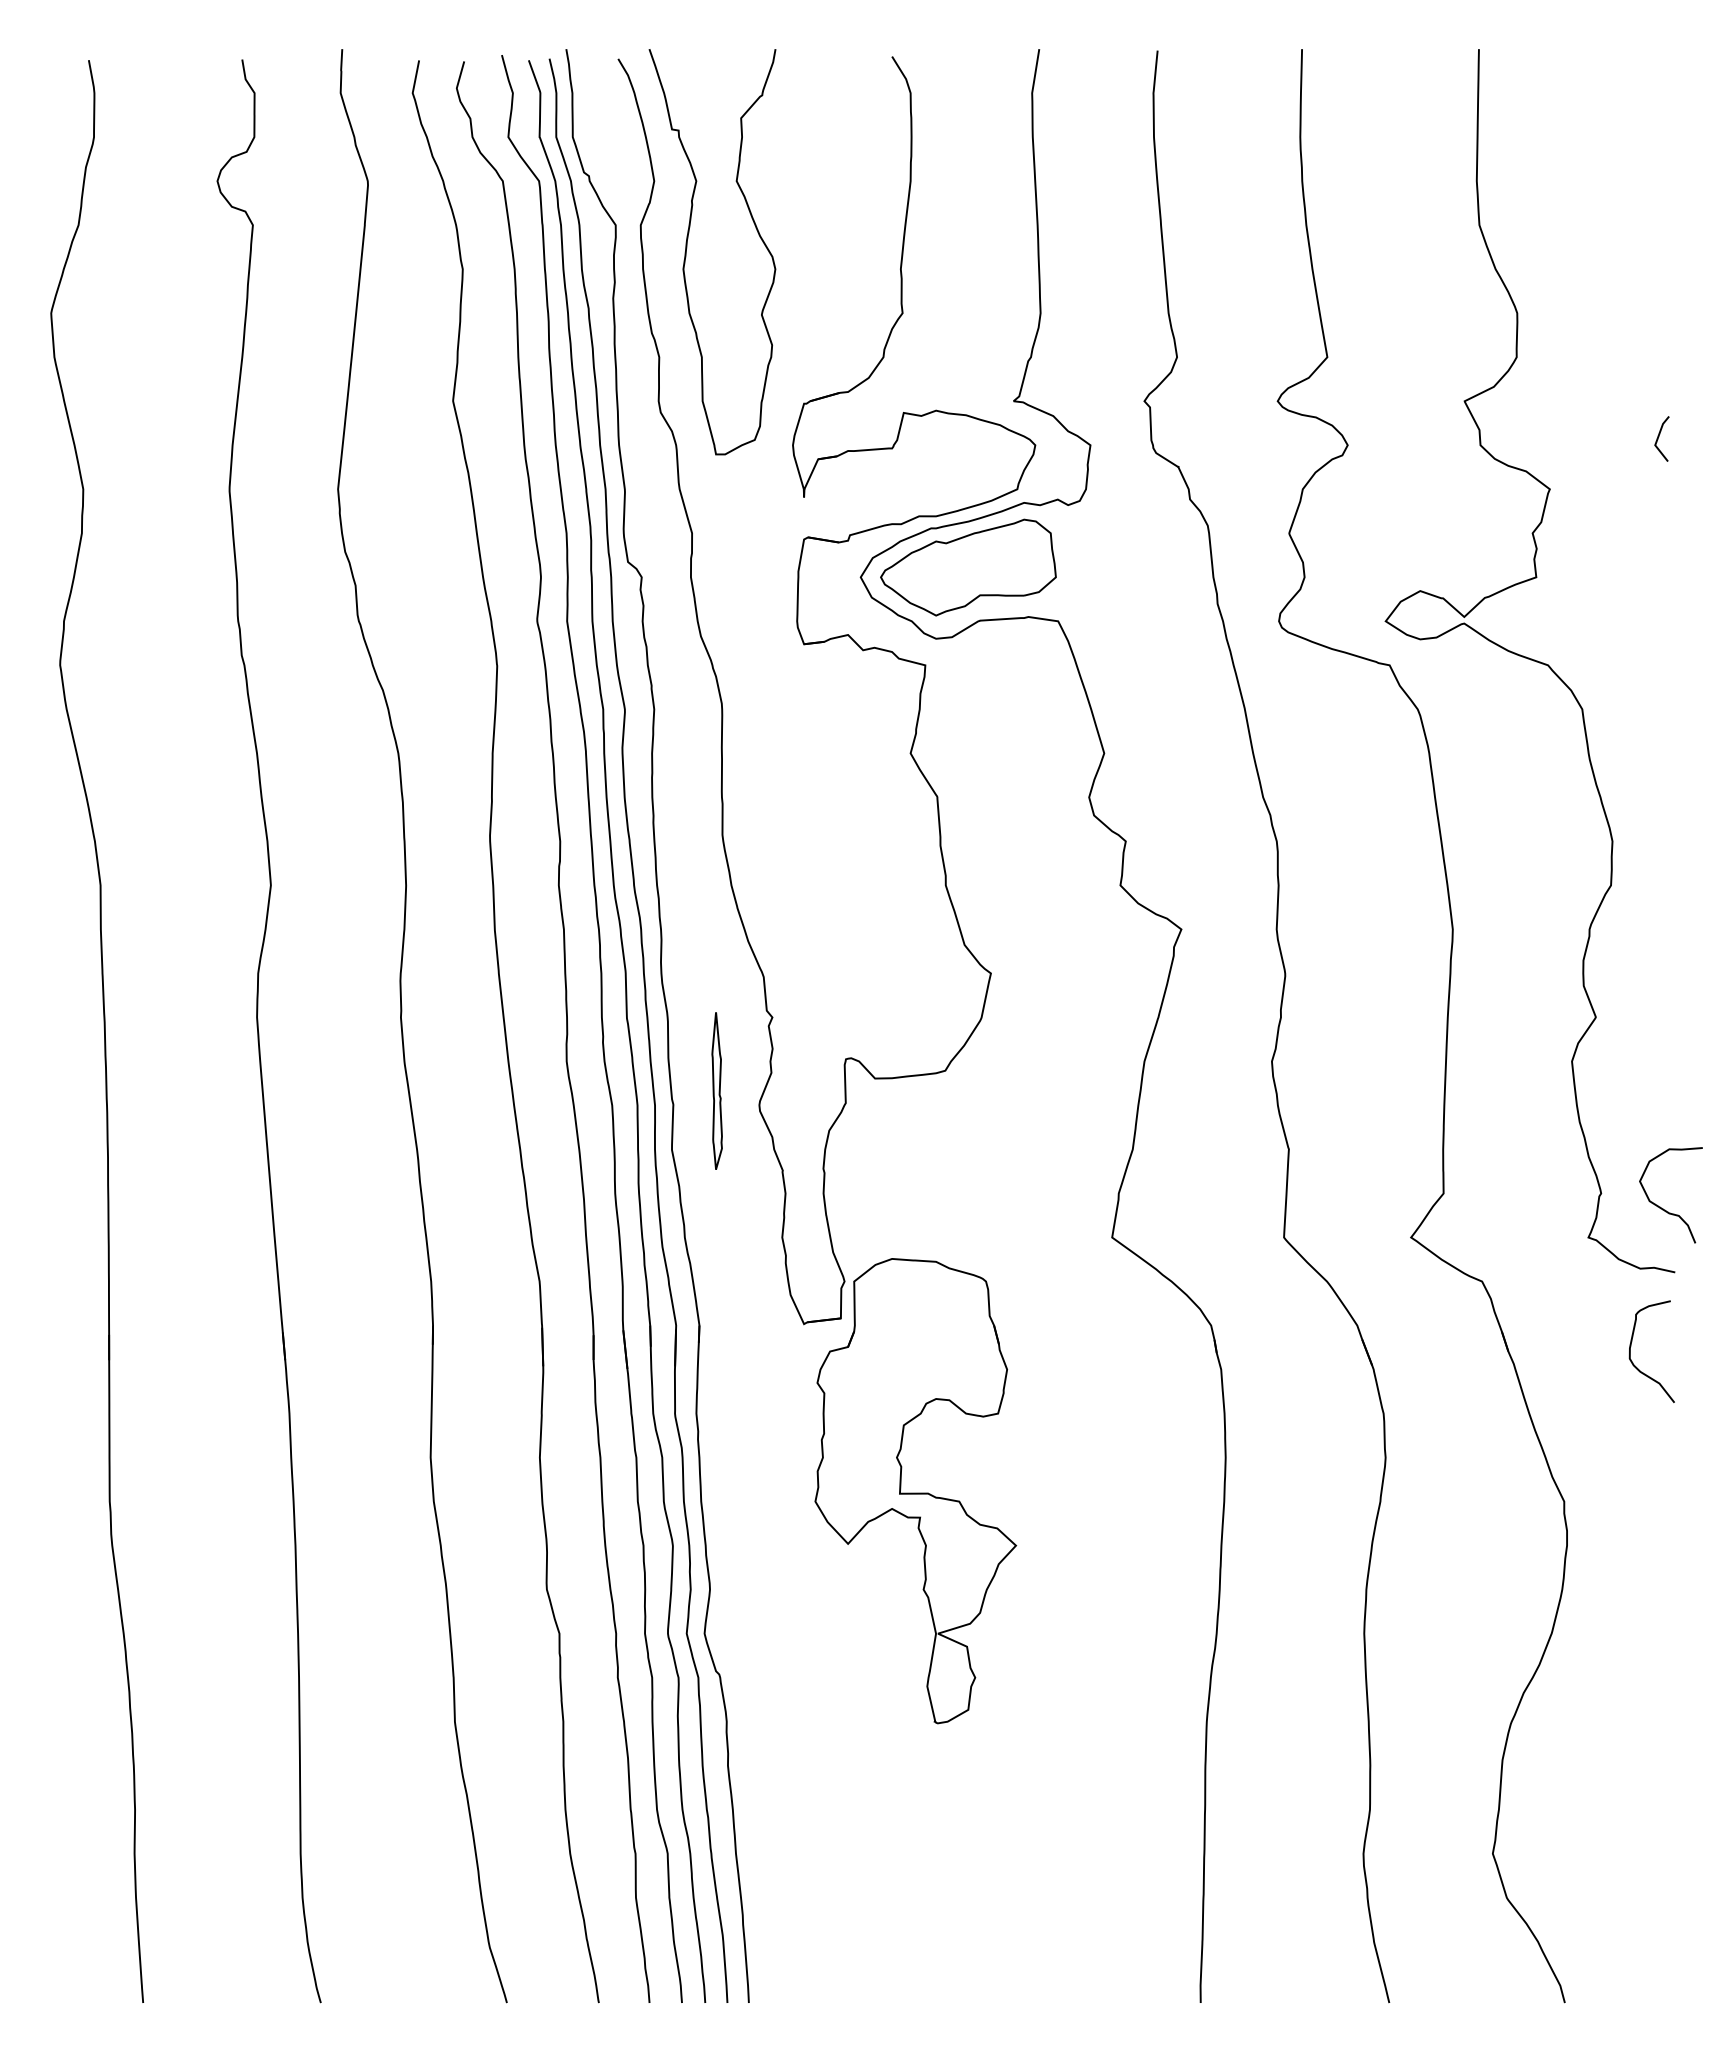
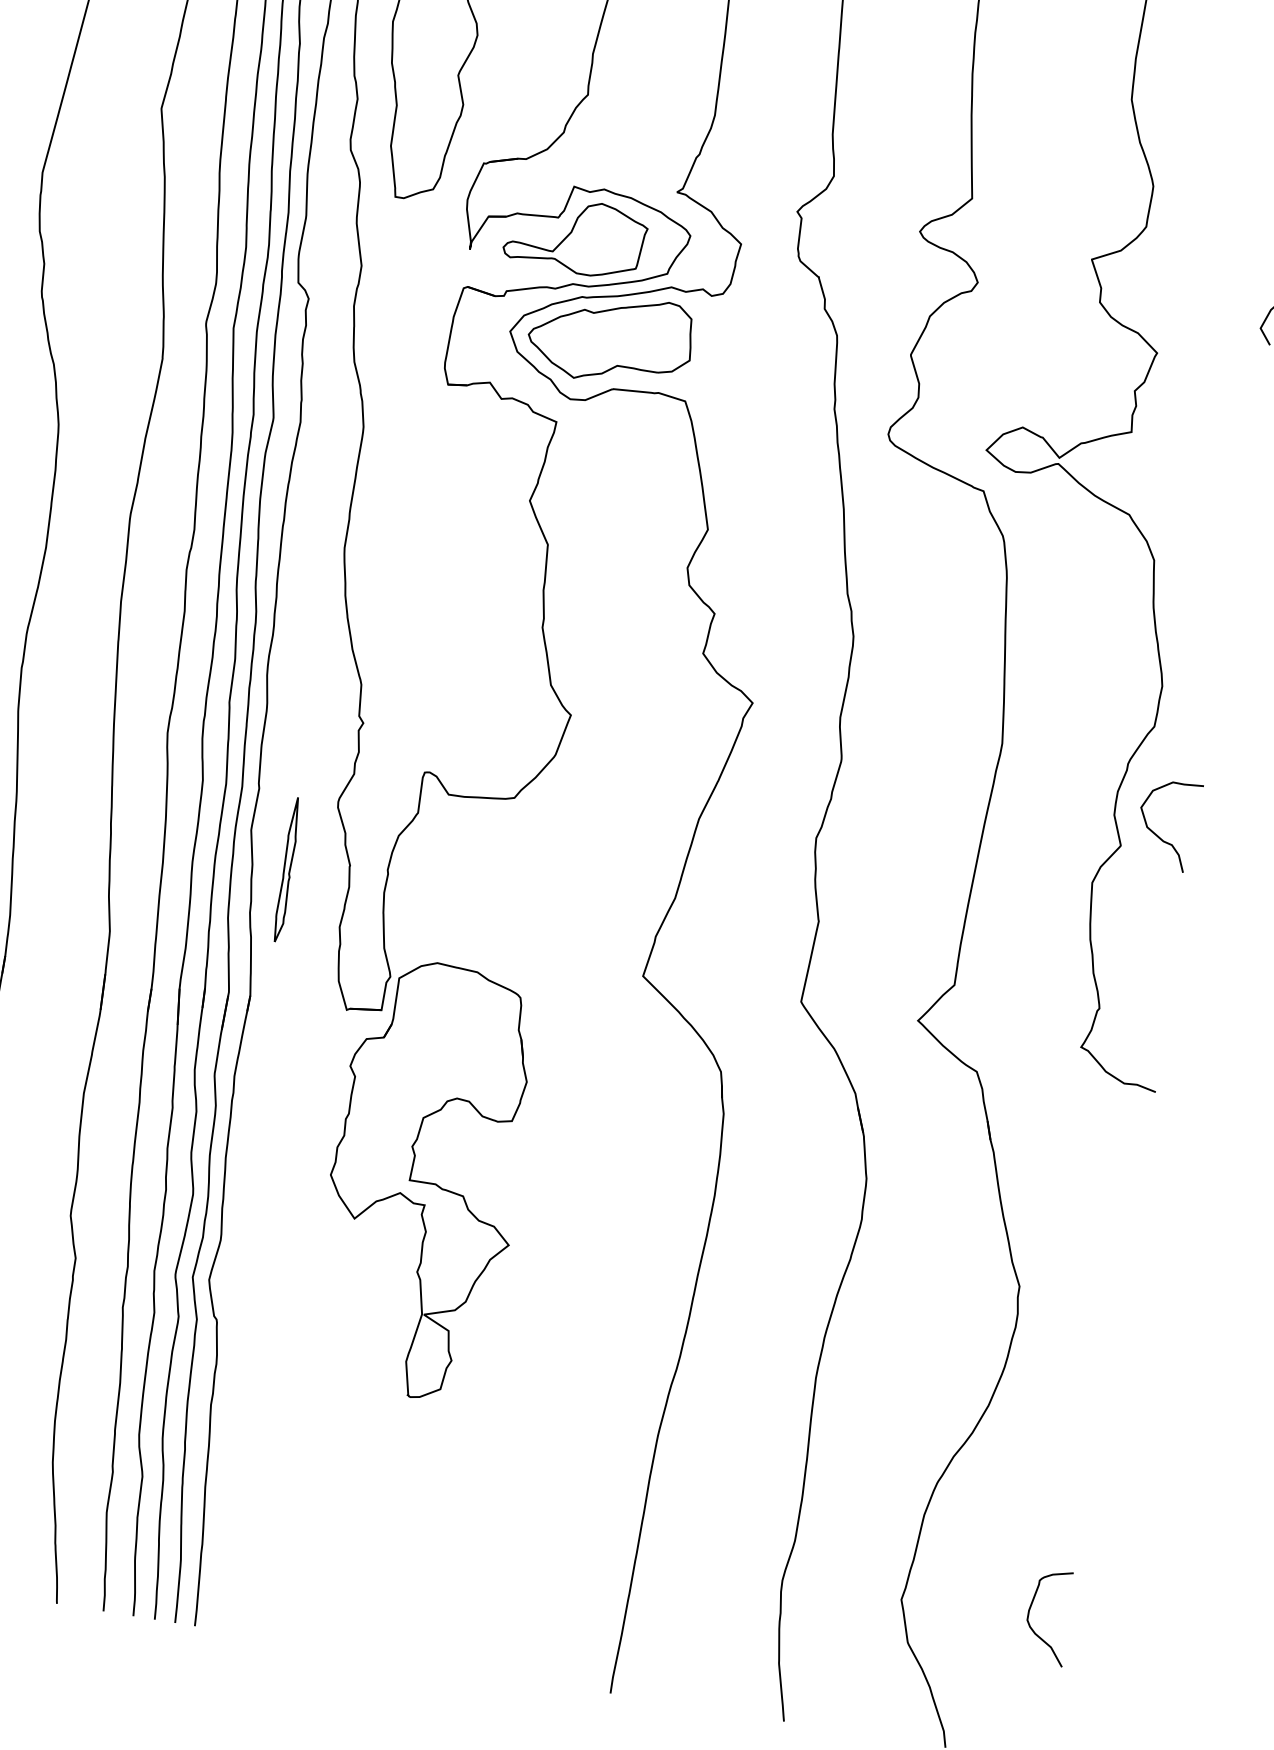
part: (913, 465) -> (575, 236), added
part: (716, 1090) -> (286, 869), moved
curve: (1663, 1208) -> (1158, 835), moved
curve: (1631, 1346) -> (1030, 1609), moved

